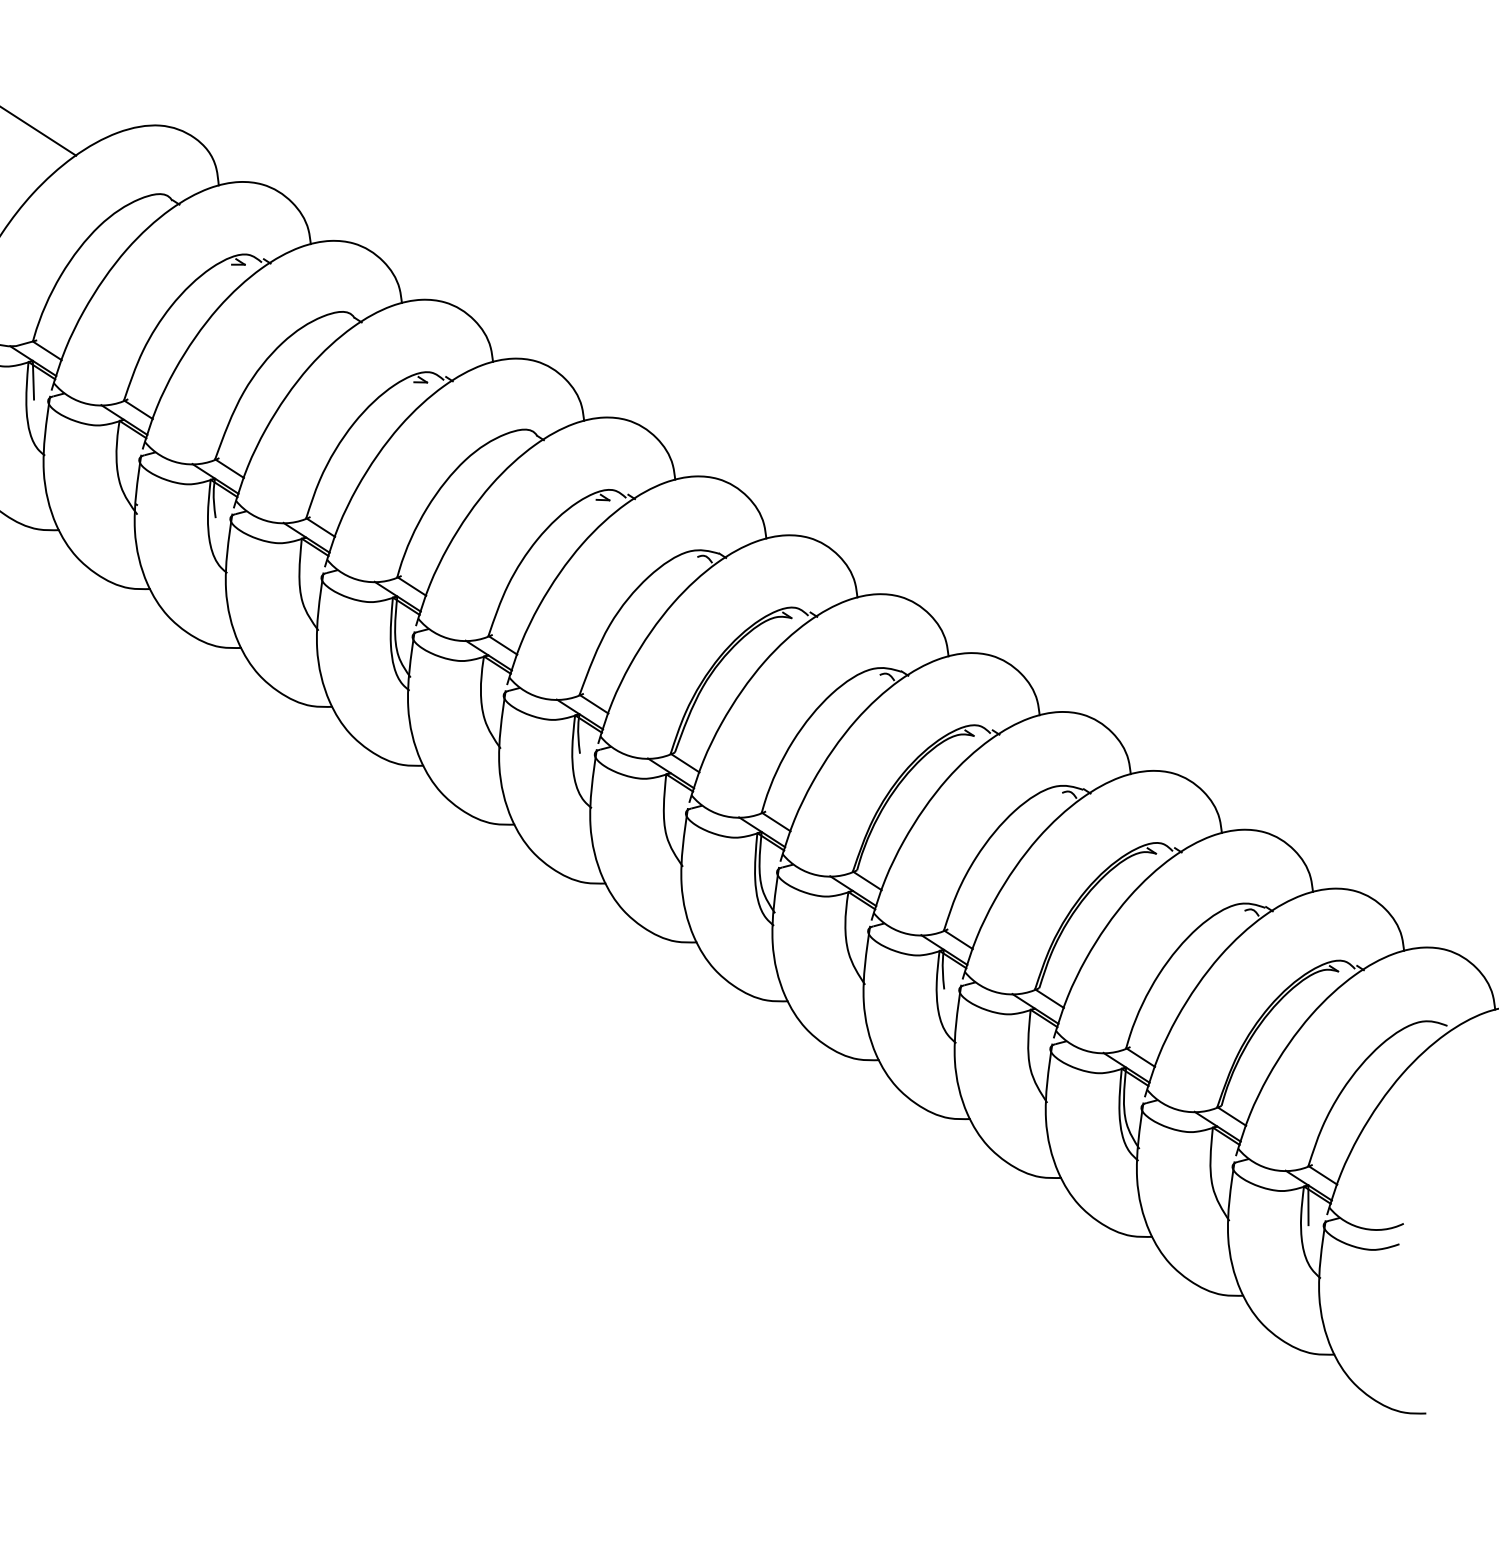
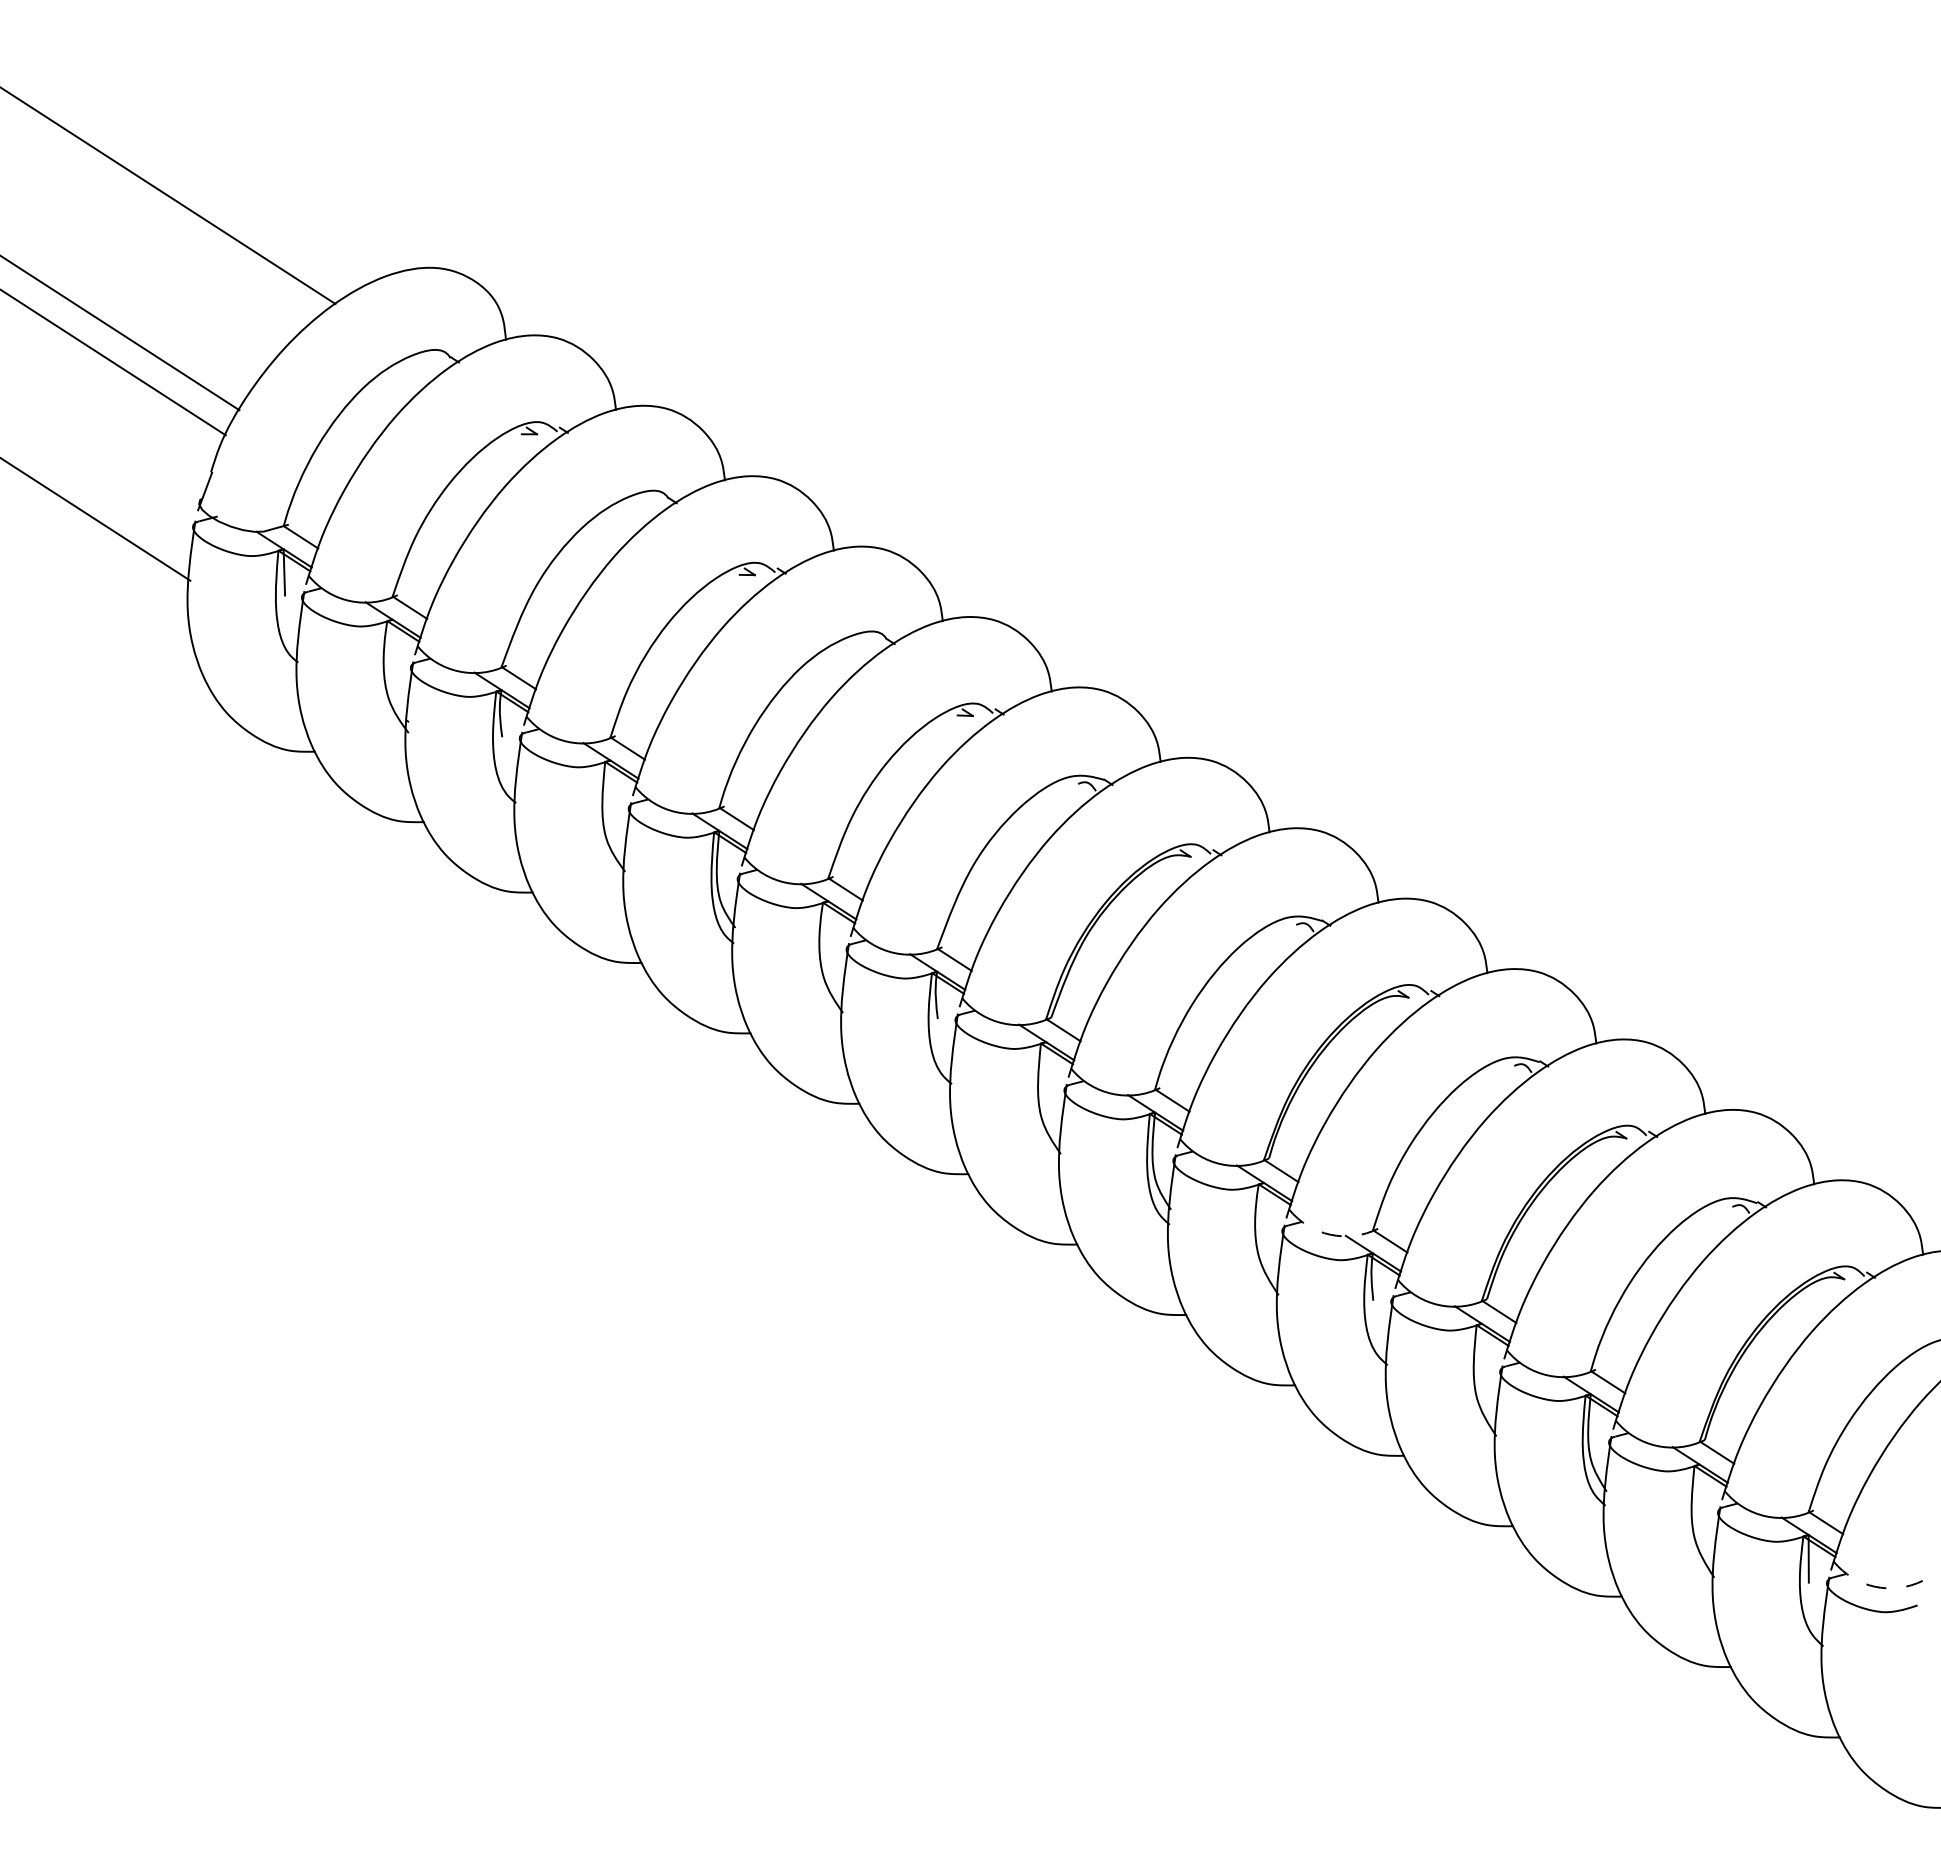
arc: (908, 933) -> (1330, 1234), solid -> dashed
arc: (1363, 1228) -> (1874, 1586), solid -> dashed

